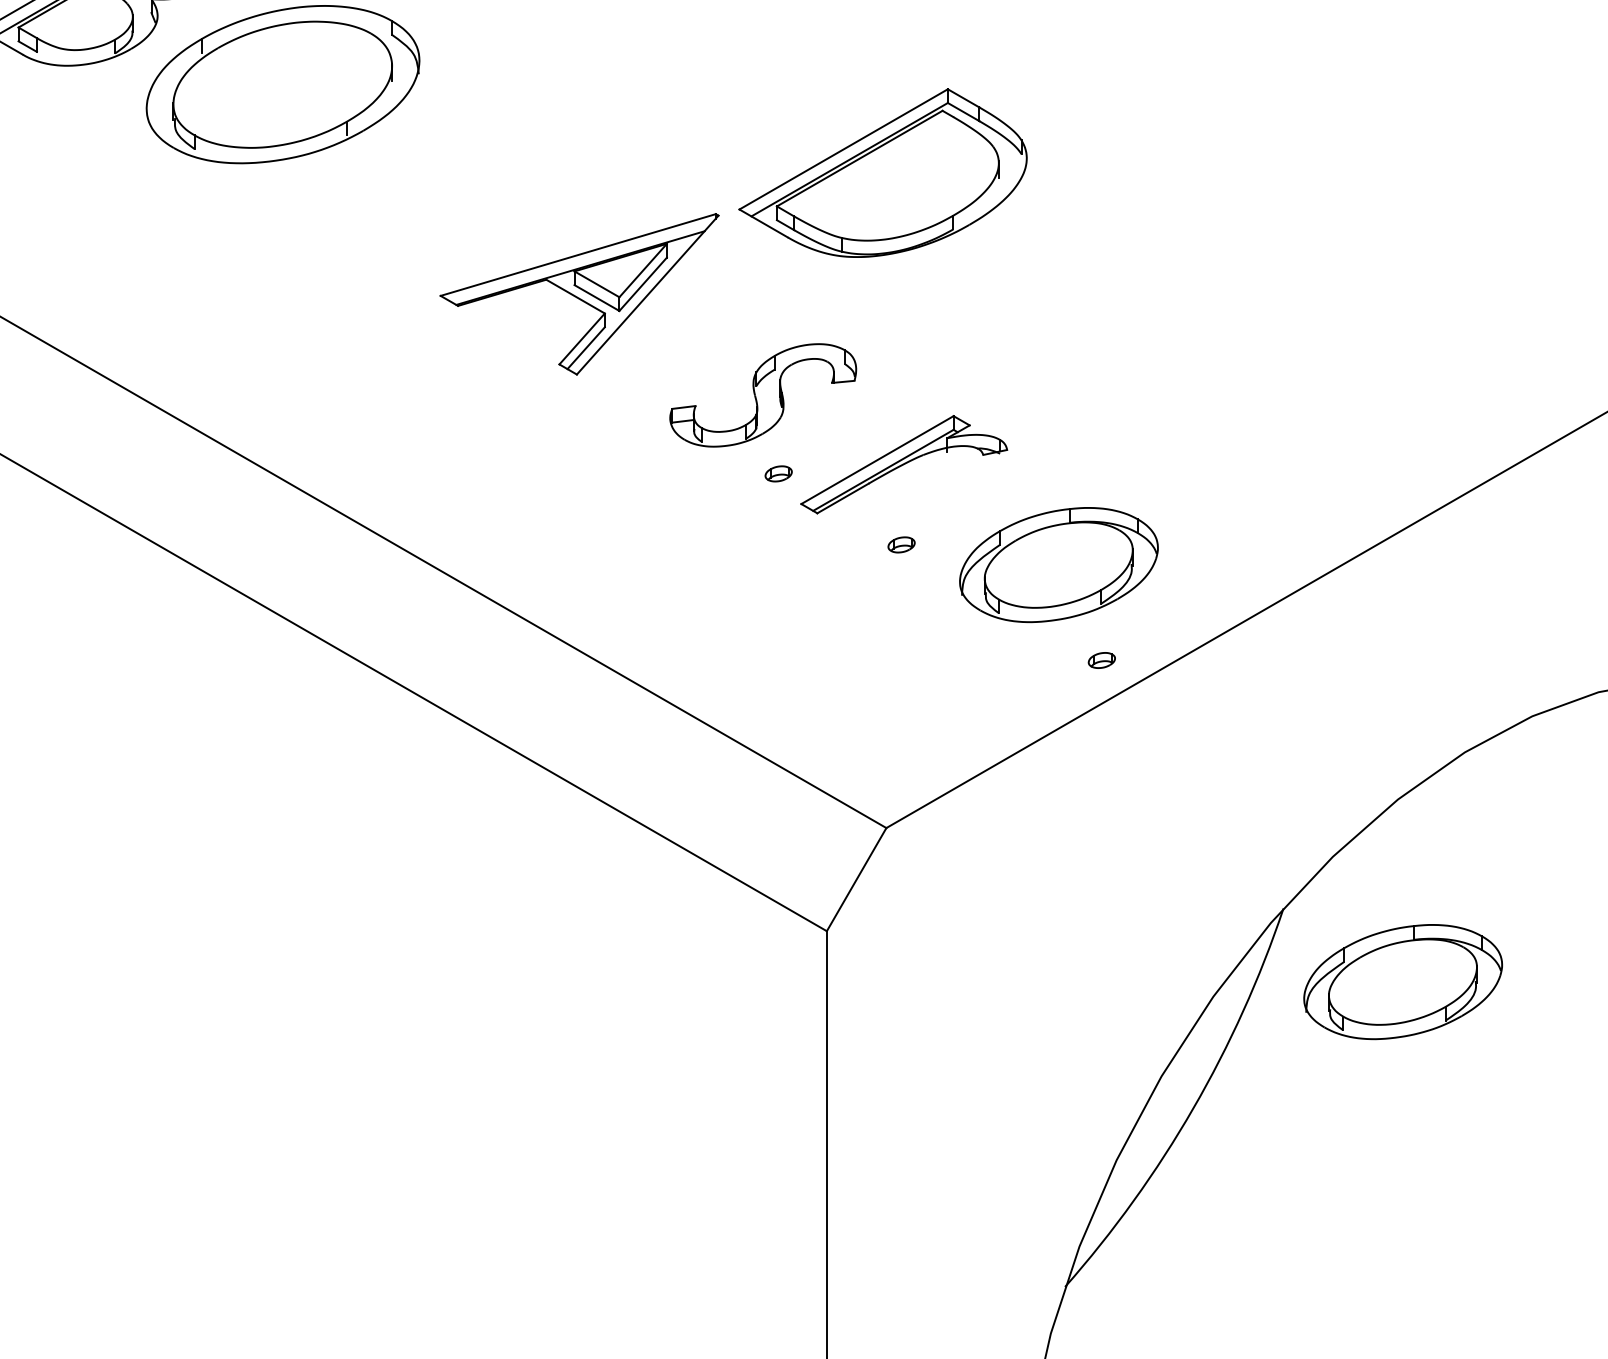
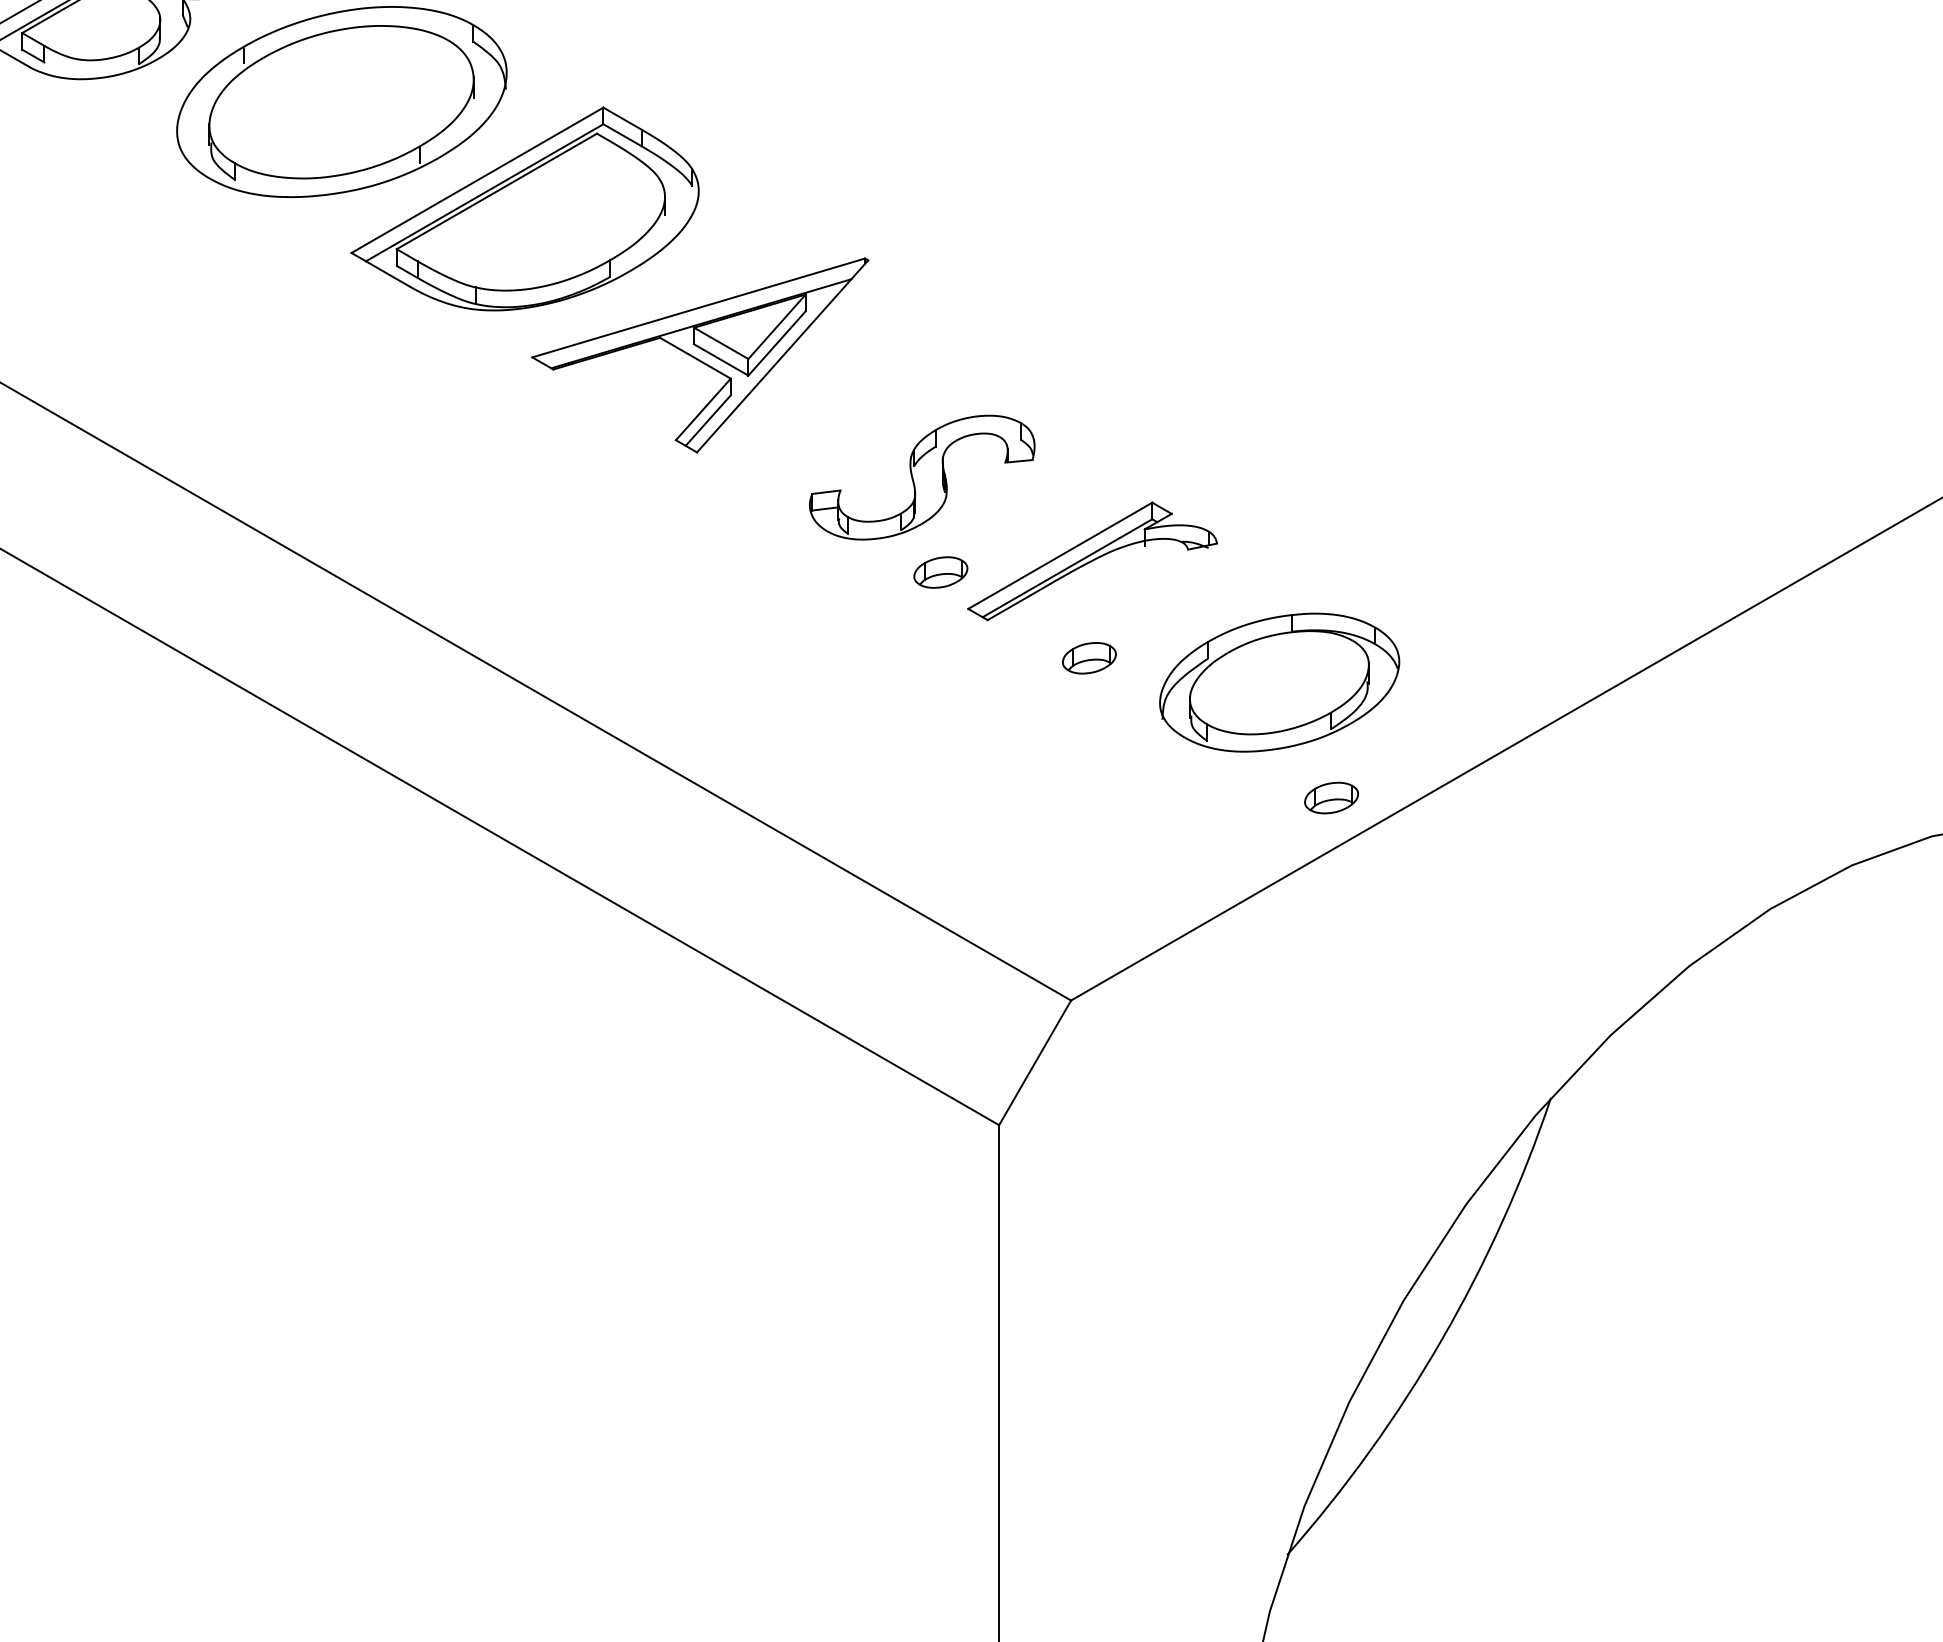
part: (882, 172) -> (524, 208), moved
part: (778, 473) -> (940, 572), size x1.67
part: (901, 545) -> (1089, 658), size x1.67
part: (1101, 660) -> (1331, 797), size x1.67
part: (1403, 981) -> (1695, 1186), removed

